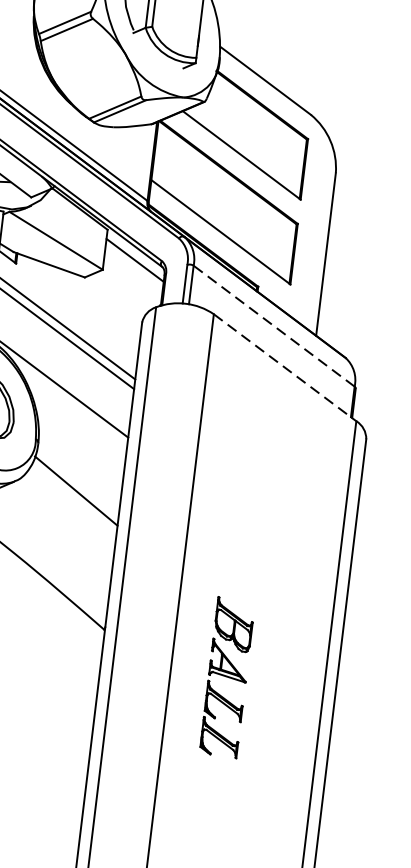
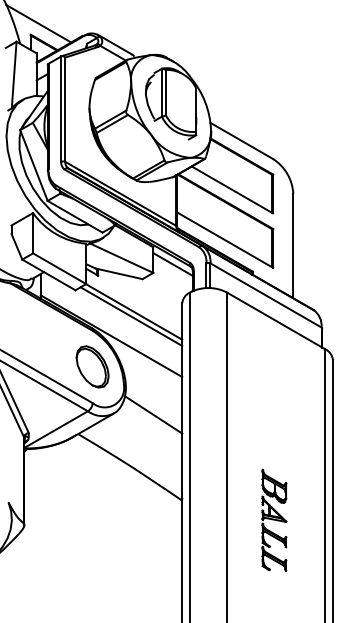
line: (273, 326) -> (265, 295), dashed -> solid
line: (285, 367) -> (276, 320), dashed -> solid
part: (227, 678) -> (274, 520), moved

